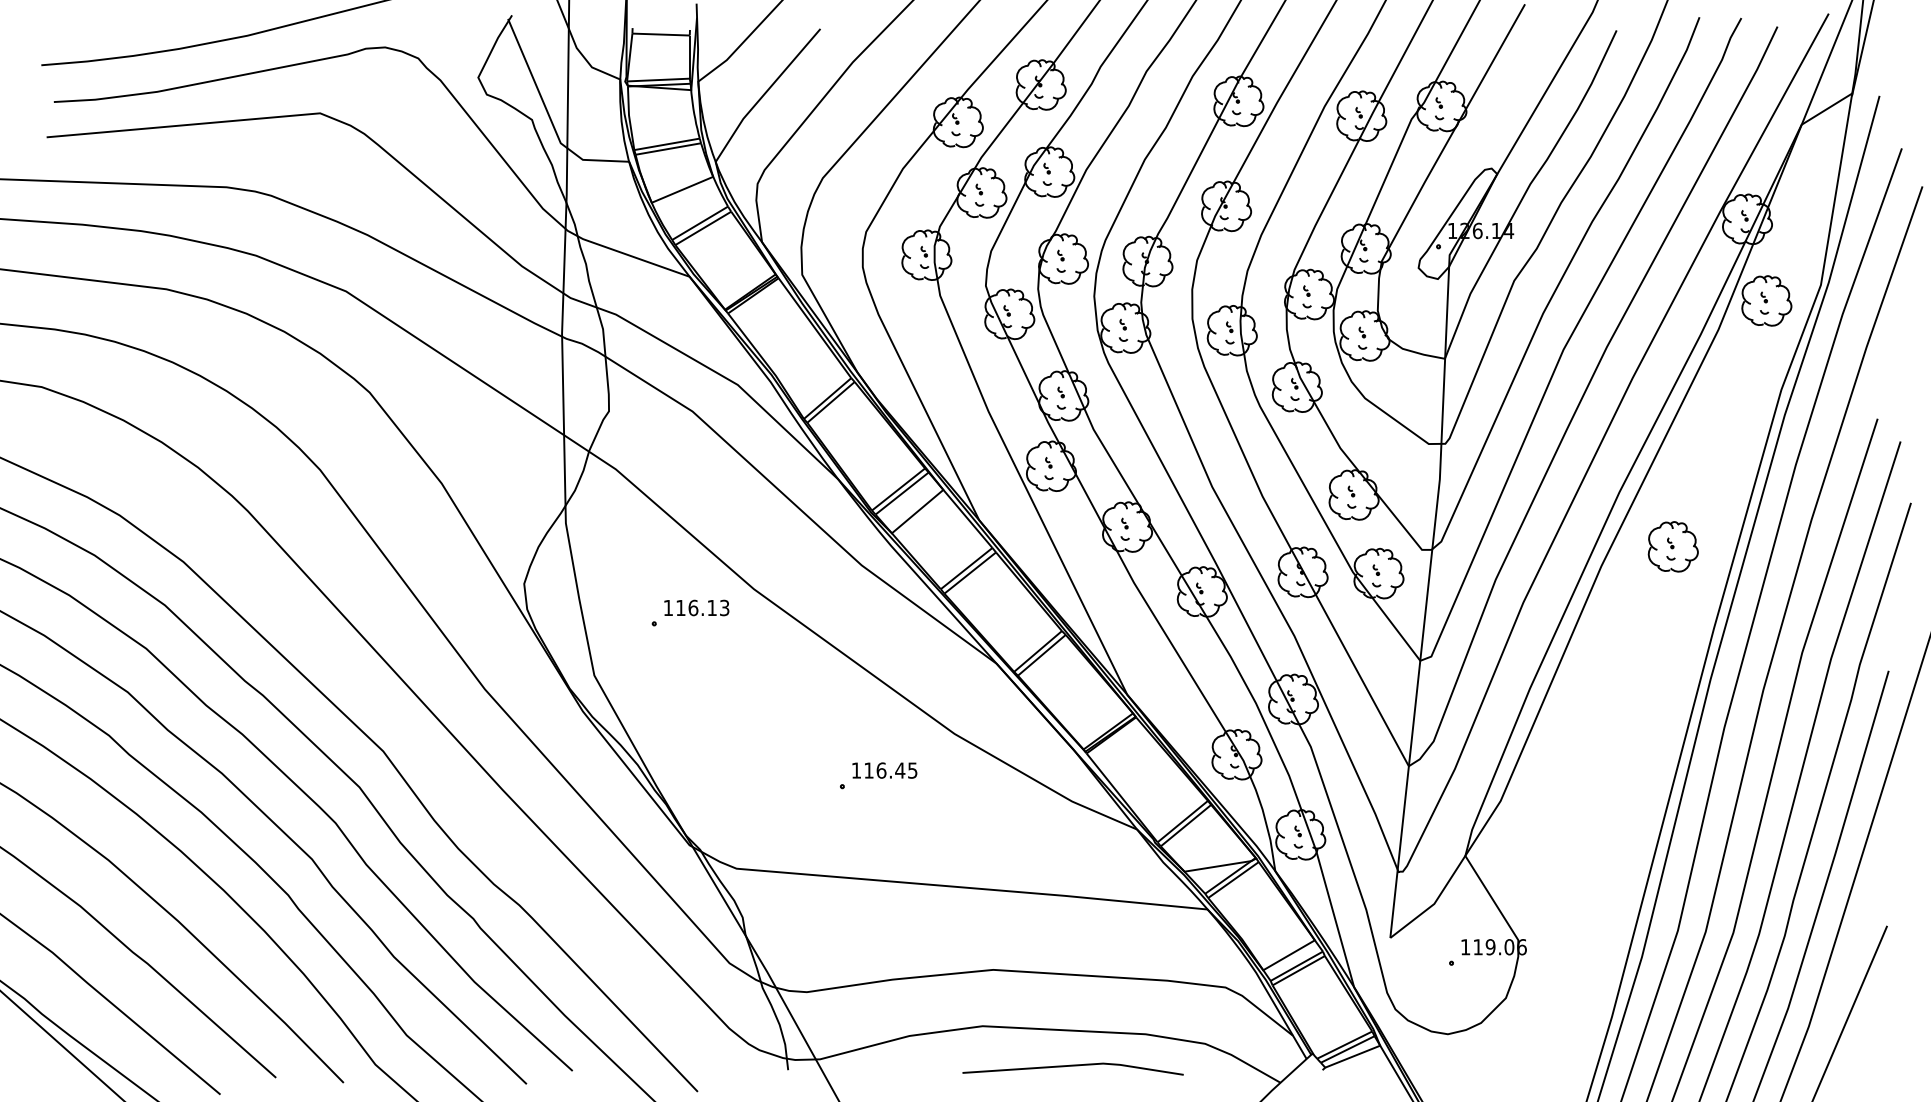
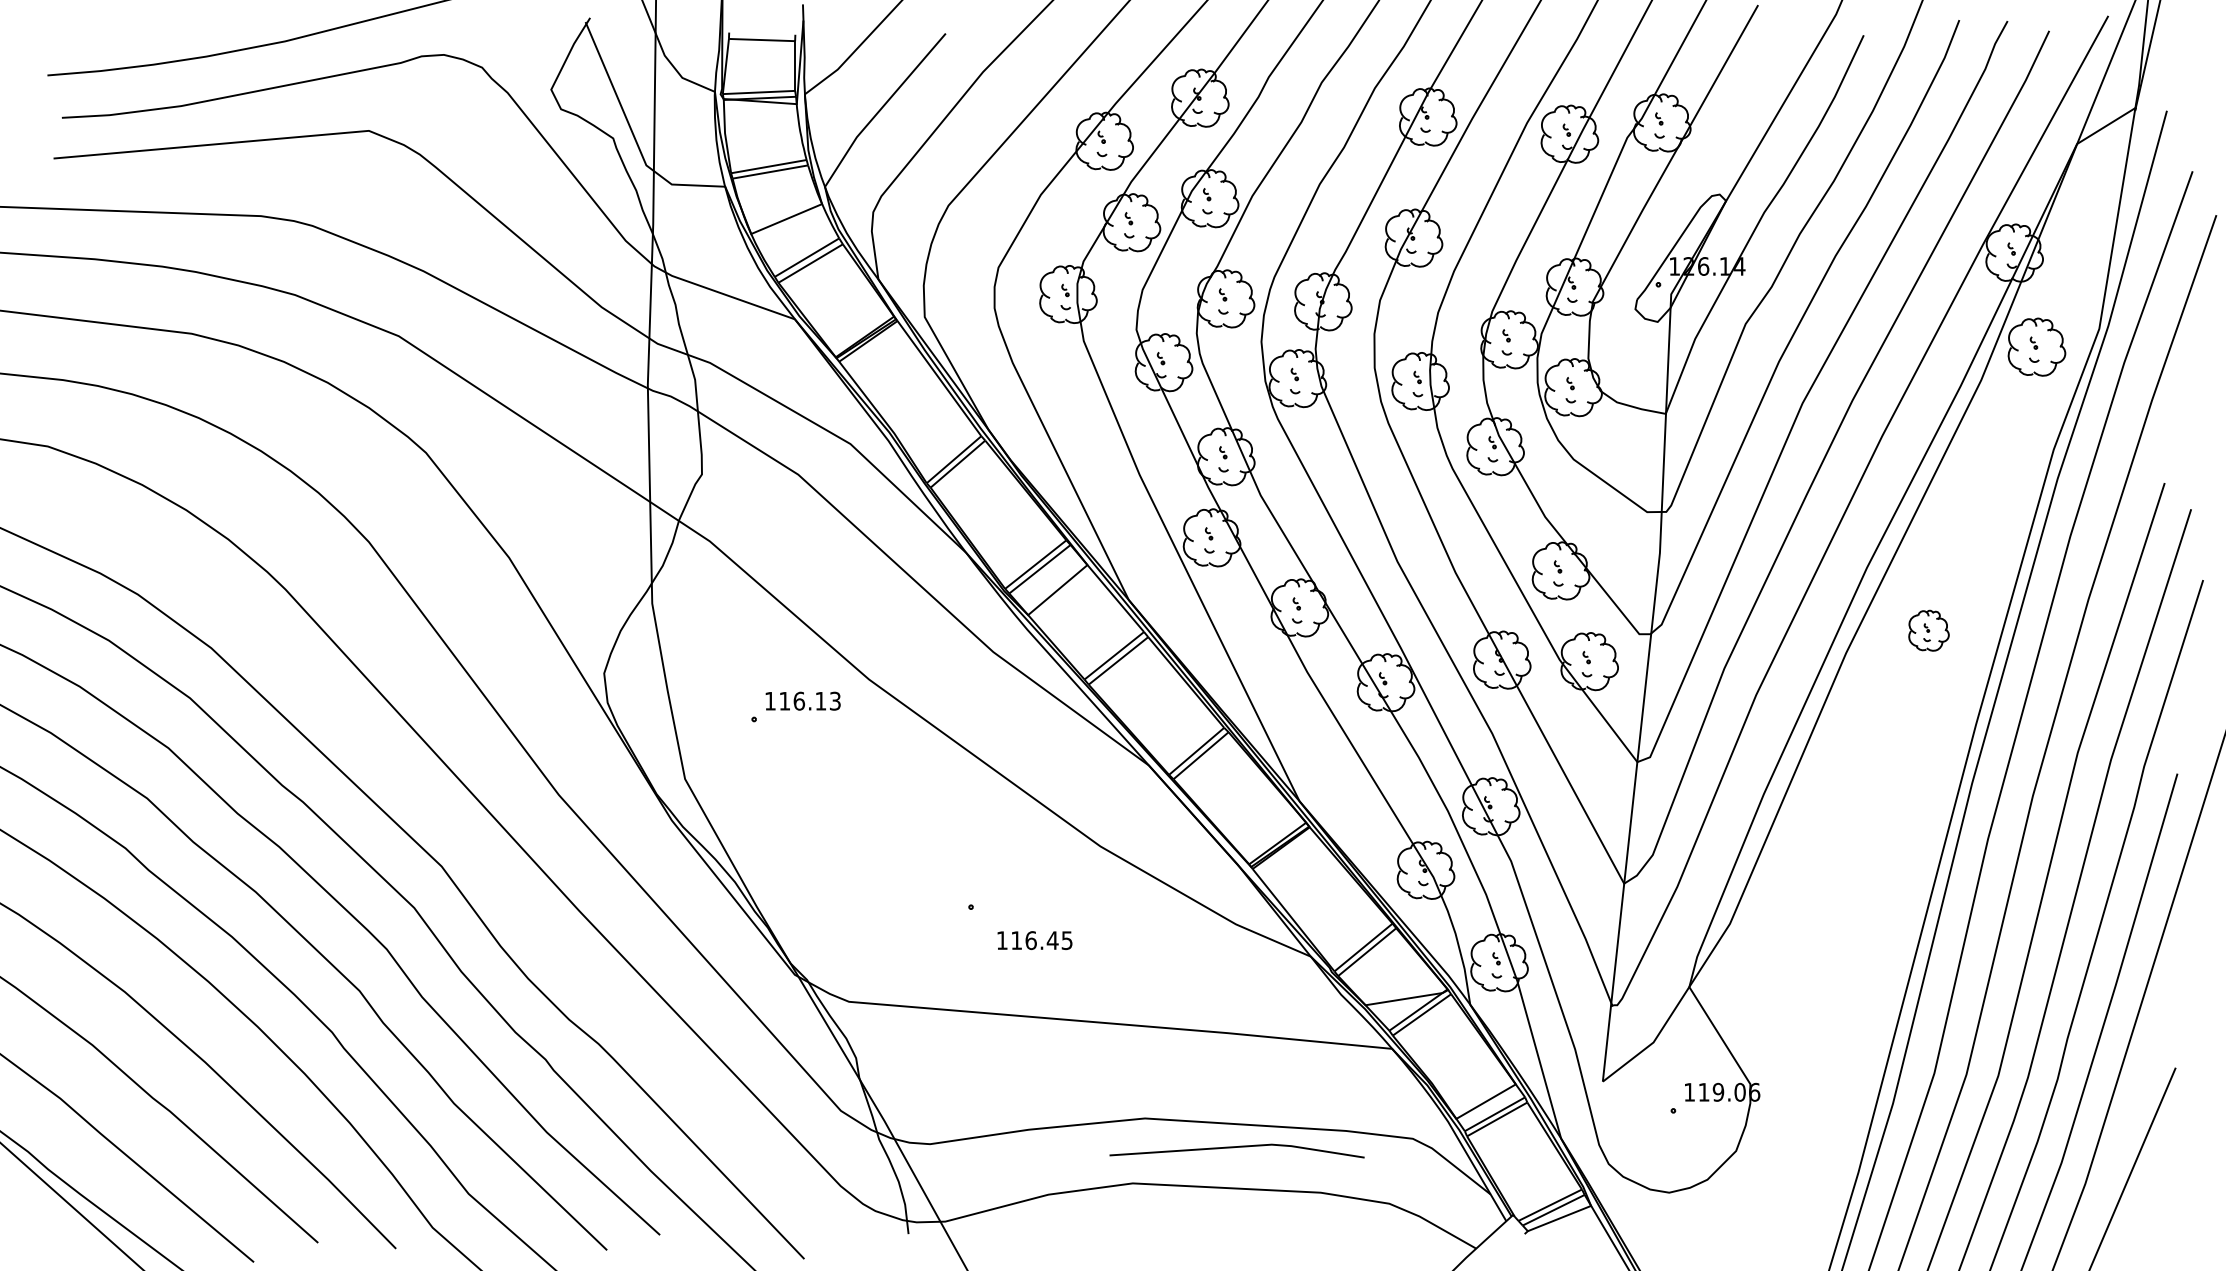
part: (1672, 546) -> (1928, 630), size x0.7
text: (884, 770) -> (1034, 940), moved
line: (1072, 1066) -> (1236, 1148), moved

